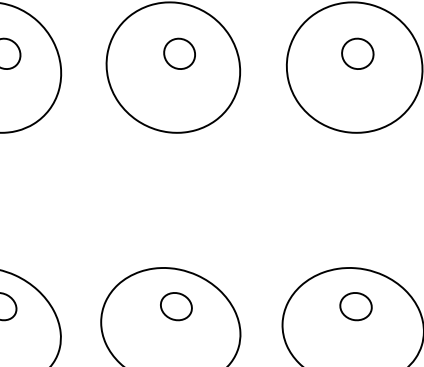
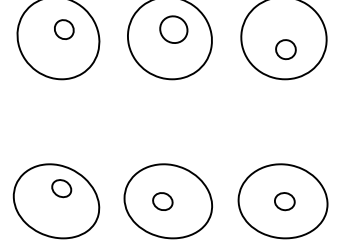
part: (179, 53) -> (173, 29), size x1.4
part: (357, 53) -> (285, 49), moved
part: (175, 306) -> (162, 201), moved
part: (355, 306) -> (284, 201), moved

